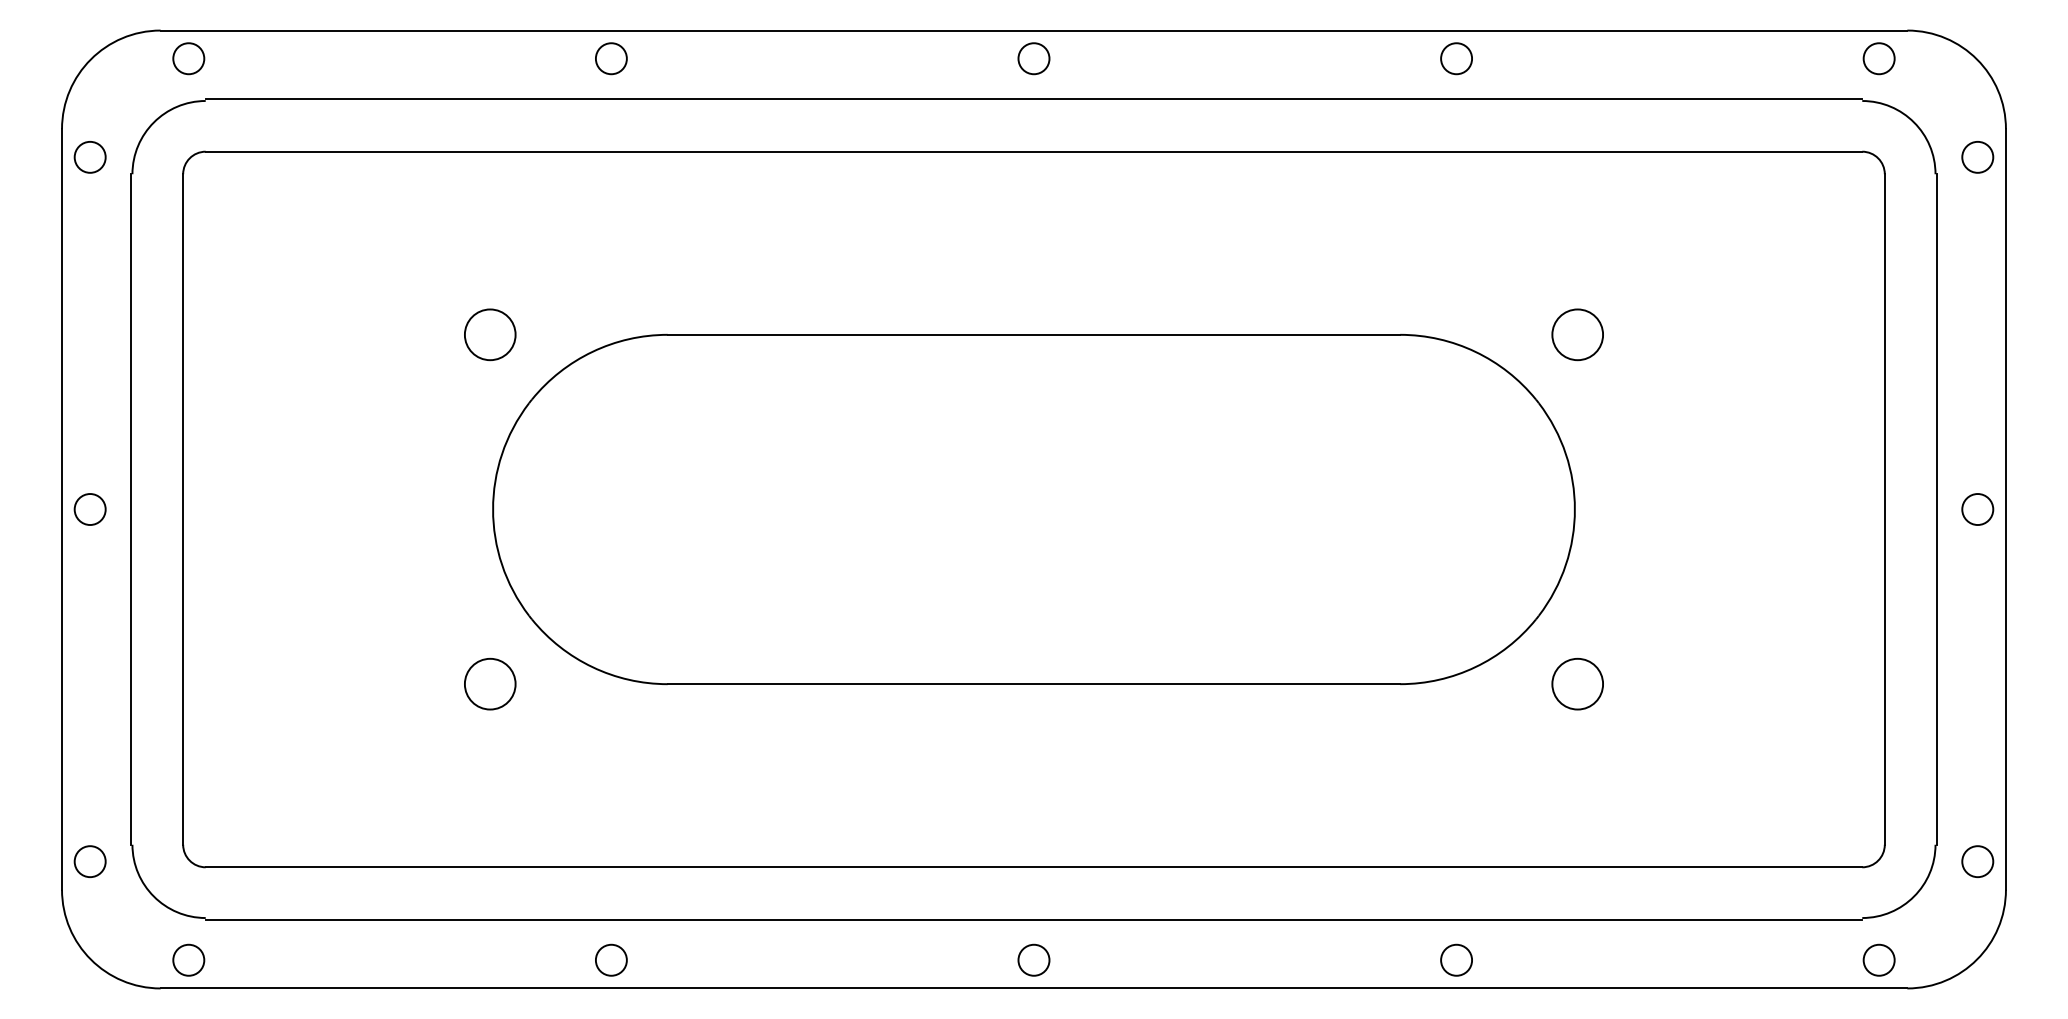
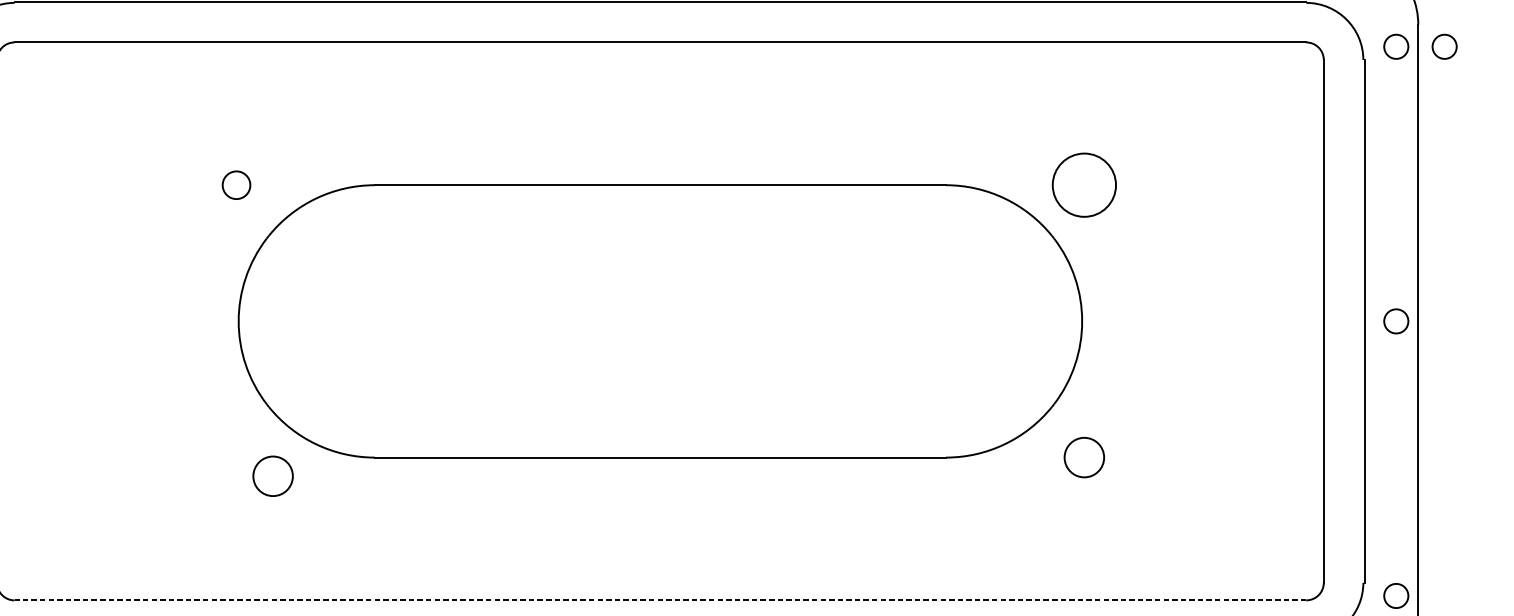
circle: (2039, 157) -> (1444, 46), added
circle: (490, 334) -> (236, 184), size x0.7
circle: (1577, 334) -> (1084, 184), size x1.6
circle: (490, 683) -> (273, 475), moved
line: (1033, 867) -> (660, 600), solid -> dashed

